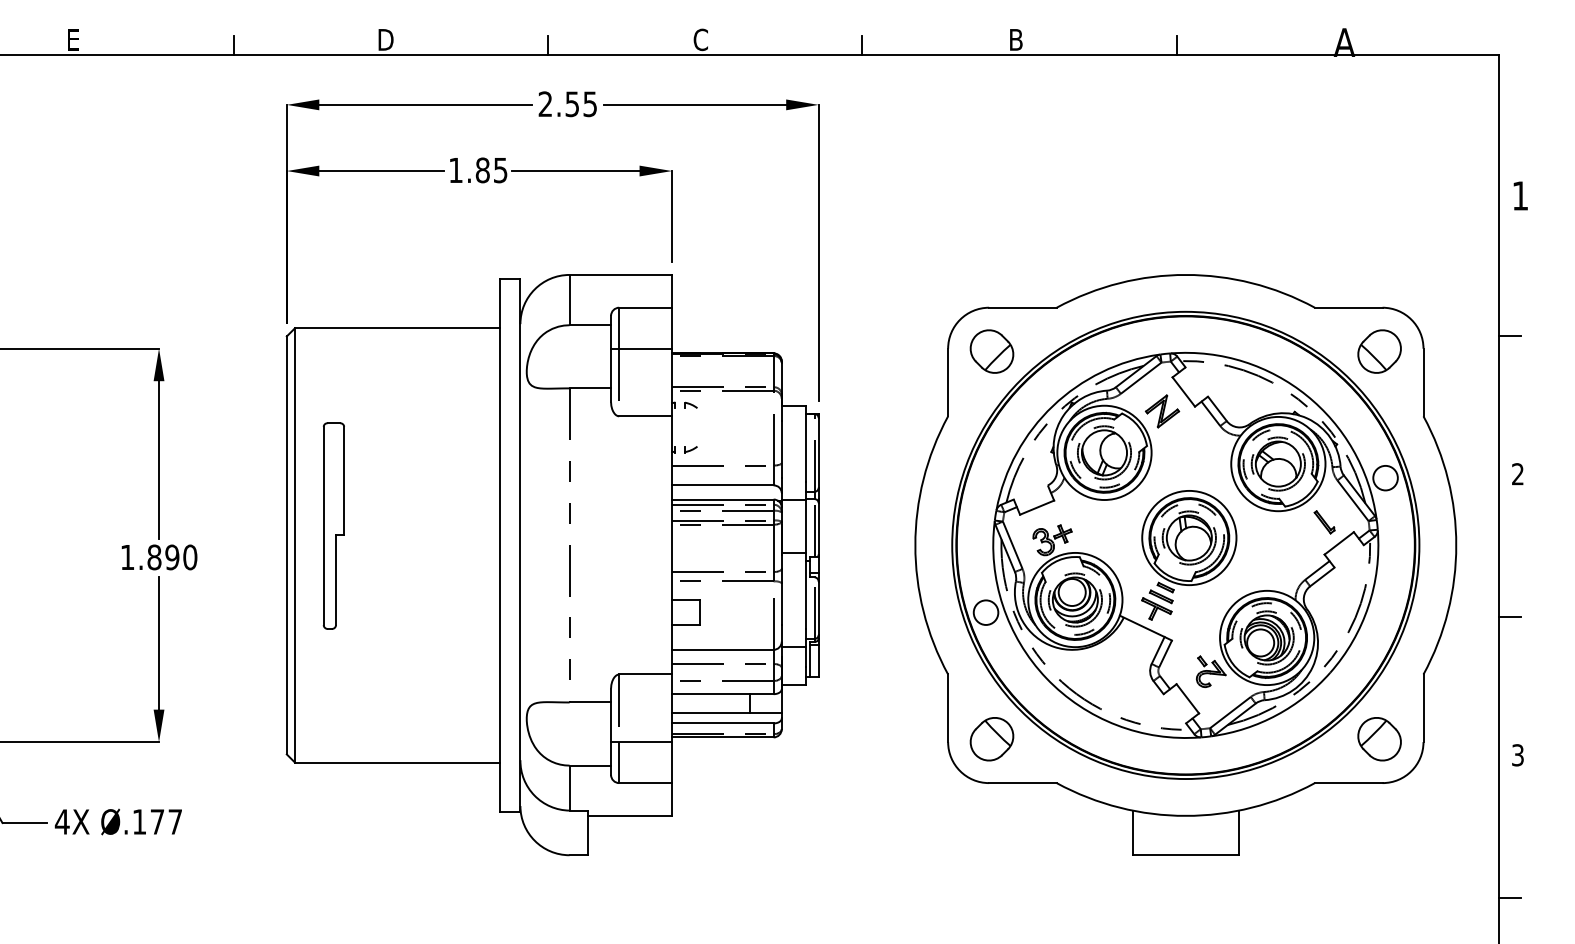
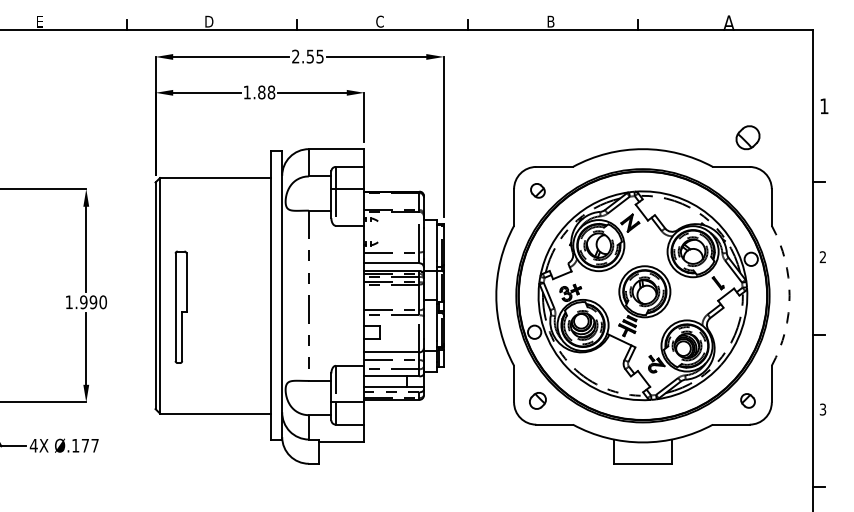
text: (500, 170) -> (271, 92), 1.85 -> 1.88
part: (991, 351) -> (537, 190), size x0.6
part: (1378, 351) -> (747, 137), moved
part: (332, 524) -> (180, 306), moved
arc: (1456, 544) -> (789, 295), solid -> dashed
text: (153, 557) -> (83, 302), 1.890 -> 1.990
line: (722, 723) -> (391, 392), solid -> dashed
part: (991, 738) -> (537, 400), size x0.7
part: (1378, 738) -> (747, 400), size x0.6

